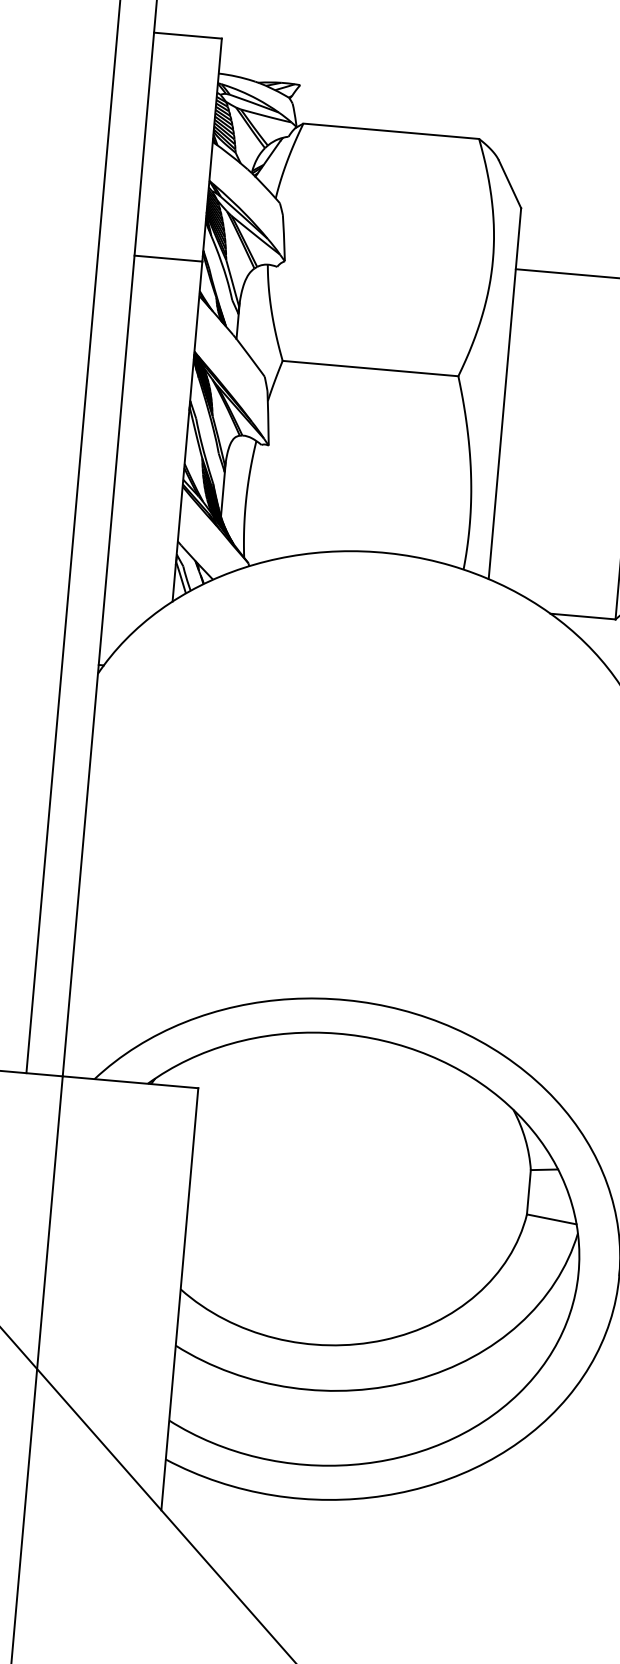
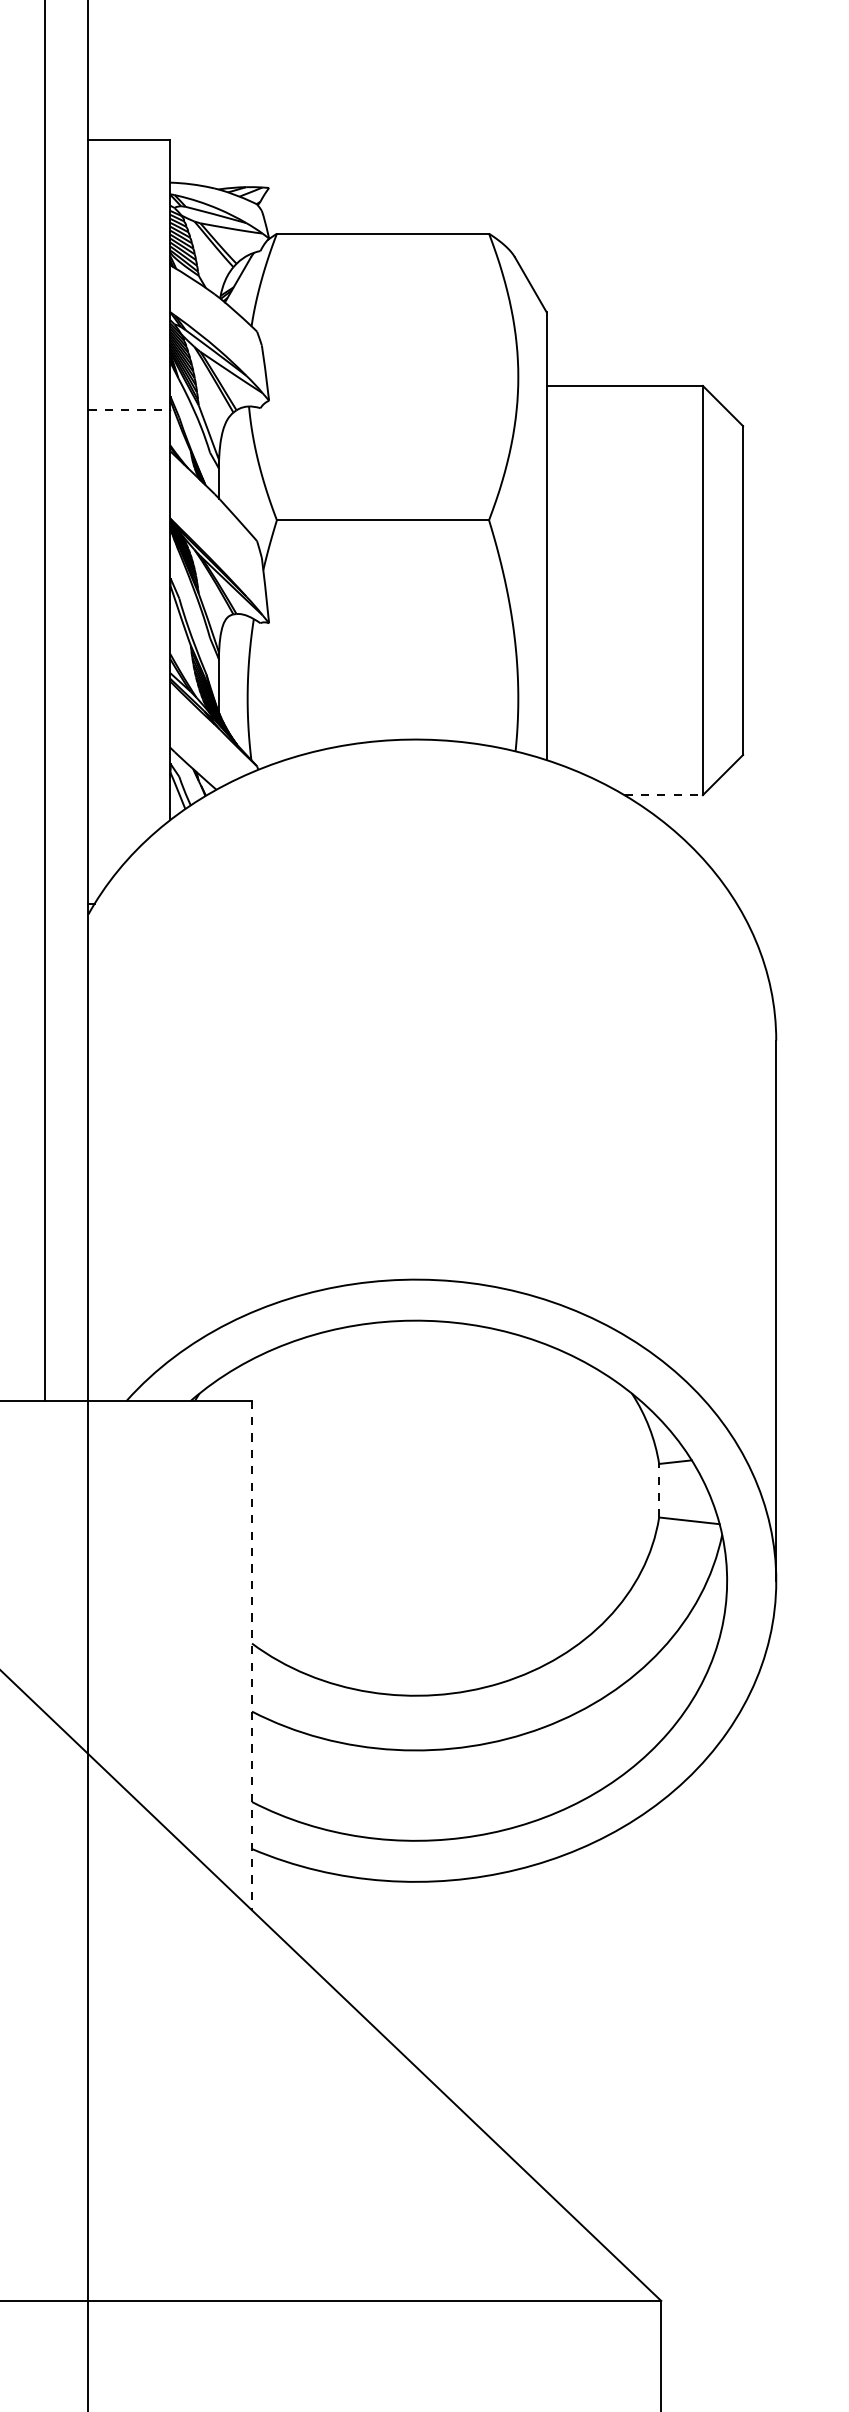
line: (168, 258) -> (129, 409), solid -> dashed
line: (583, 616) -> (664, 795), solid -> dashed
line: (529, 1192) -> (659, 1490), solid -> dashed
line: (180, 1299) -> (252, 1655), solid -> dashed

